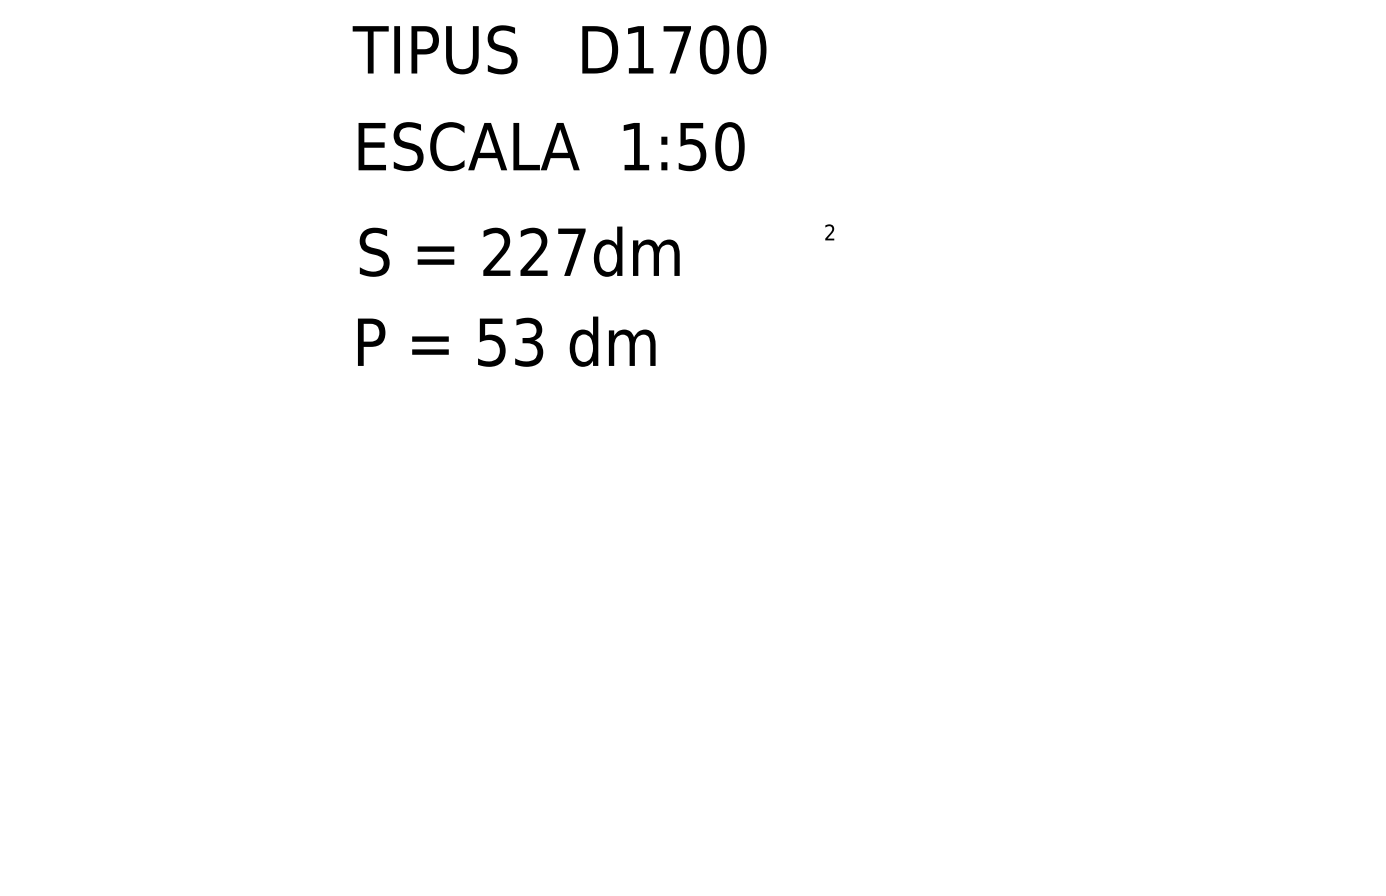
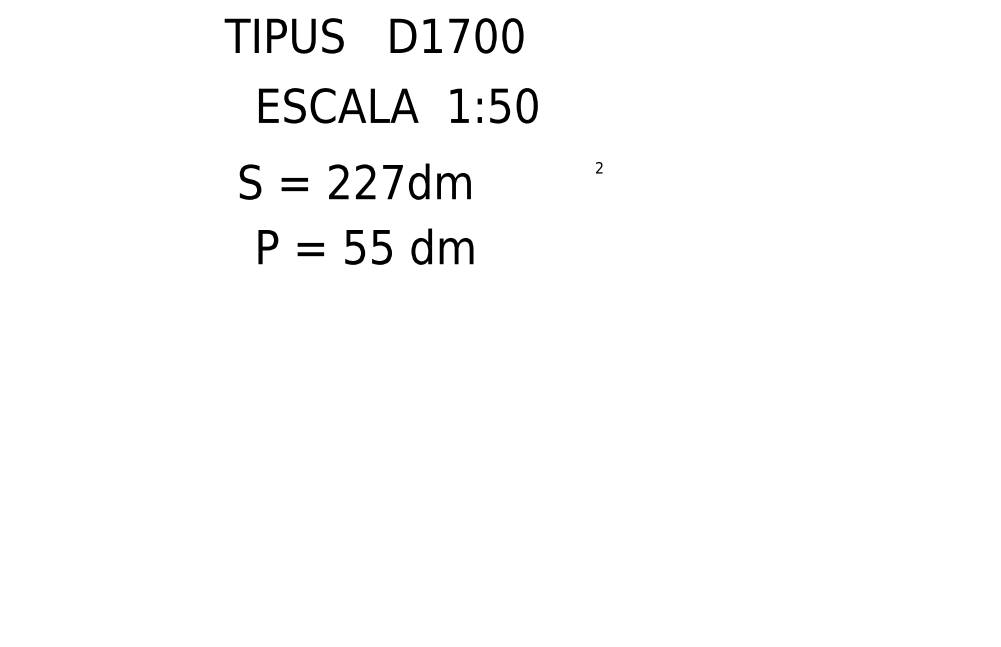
text: (558, 49) -> (373, 35), moved
text: (518, 251) -> (354, 181), moved
text: (529, 341) -> (382, 246), 53 -> 55

